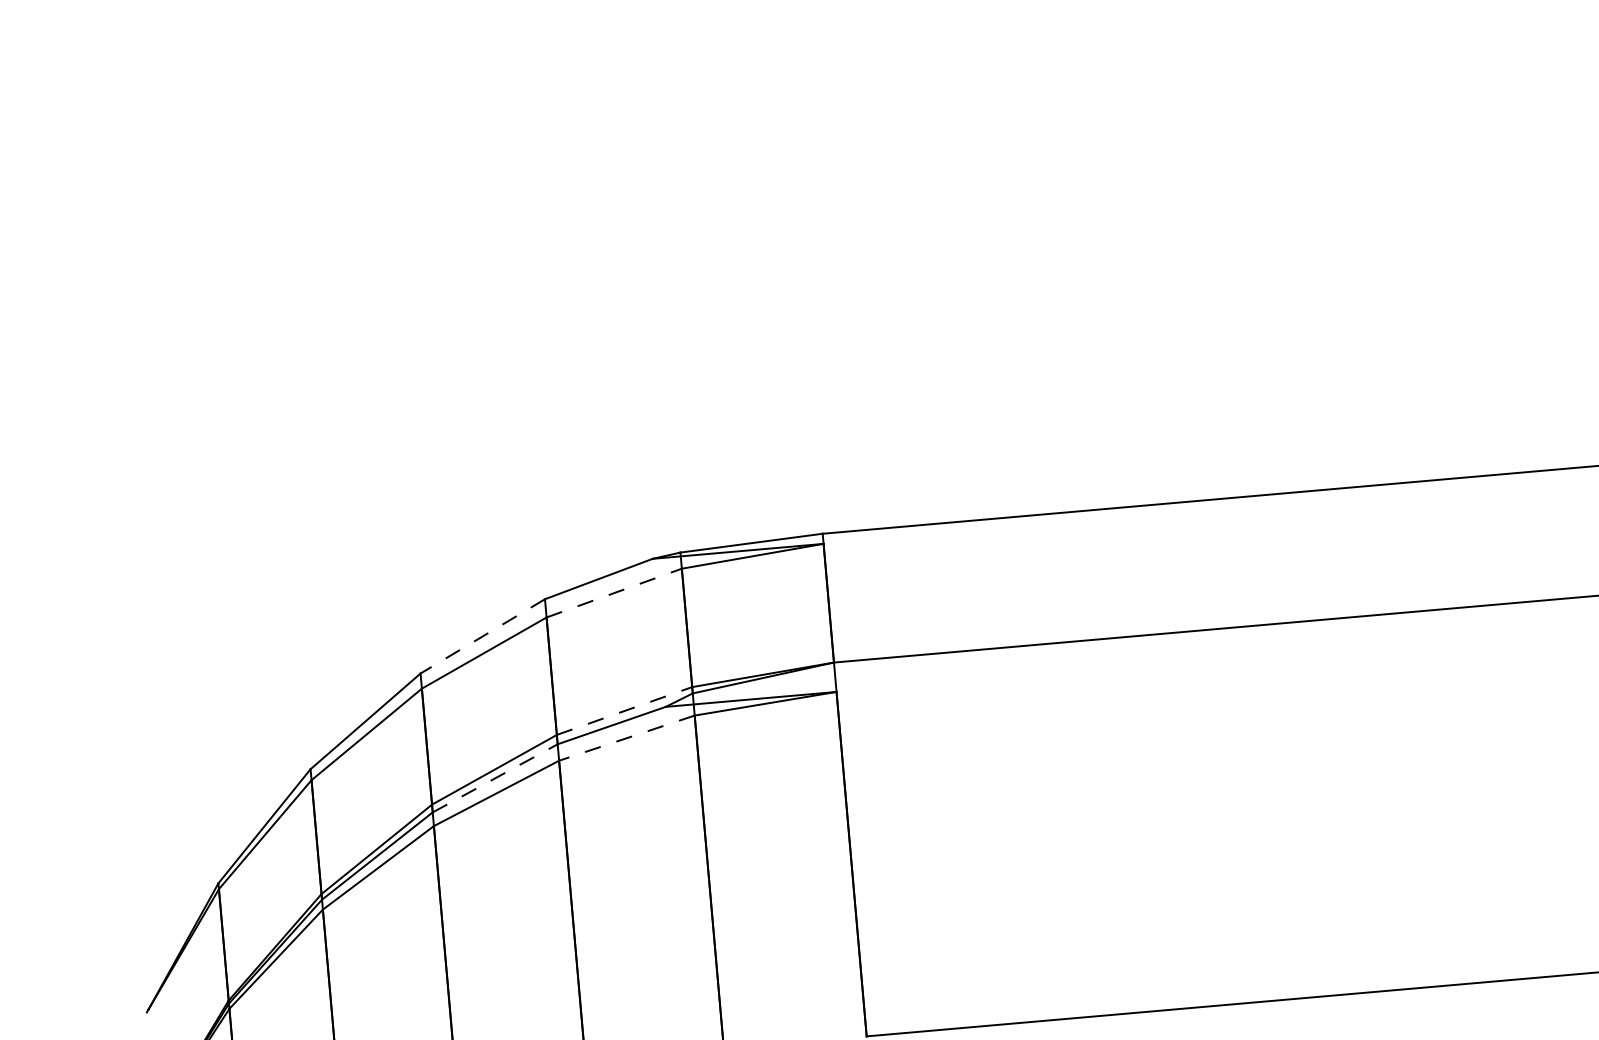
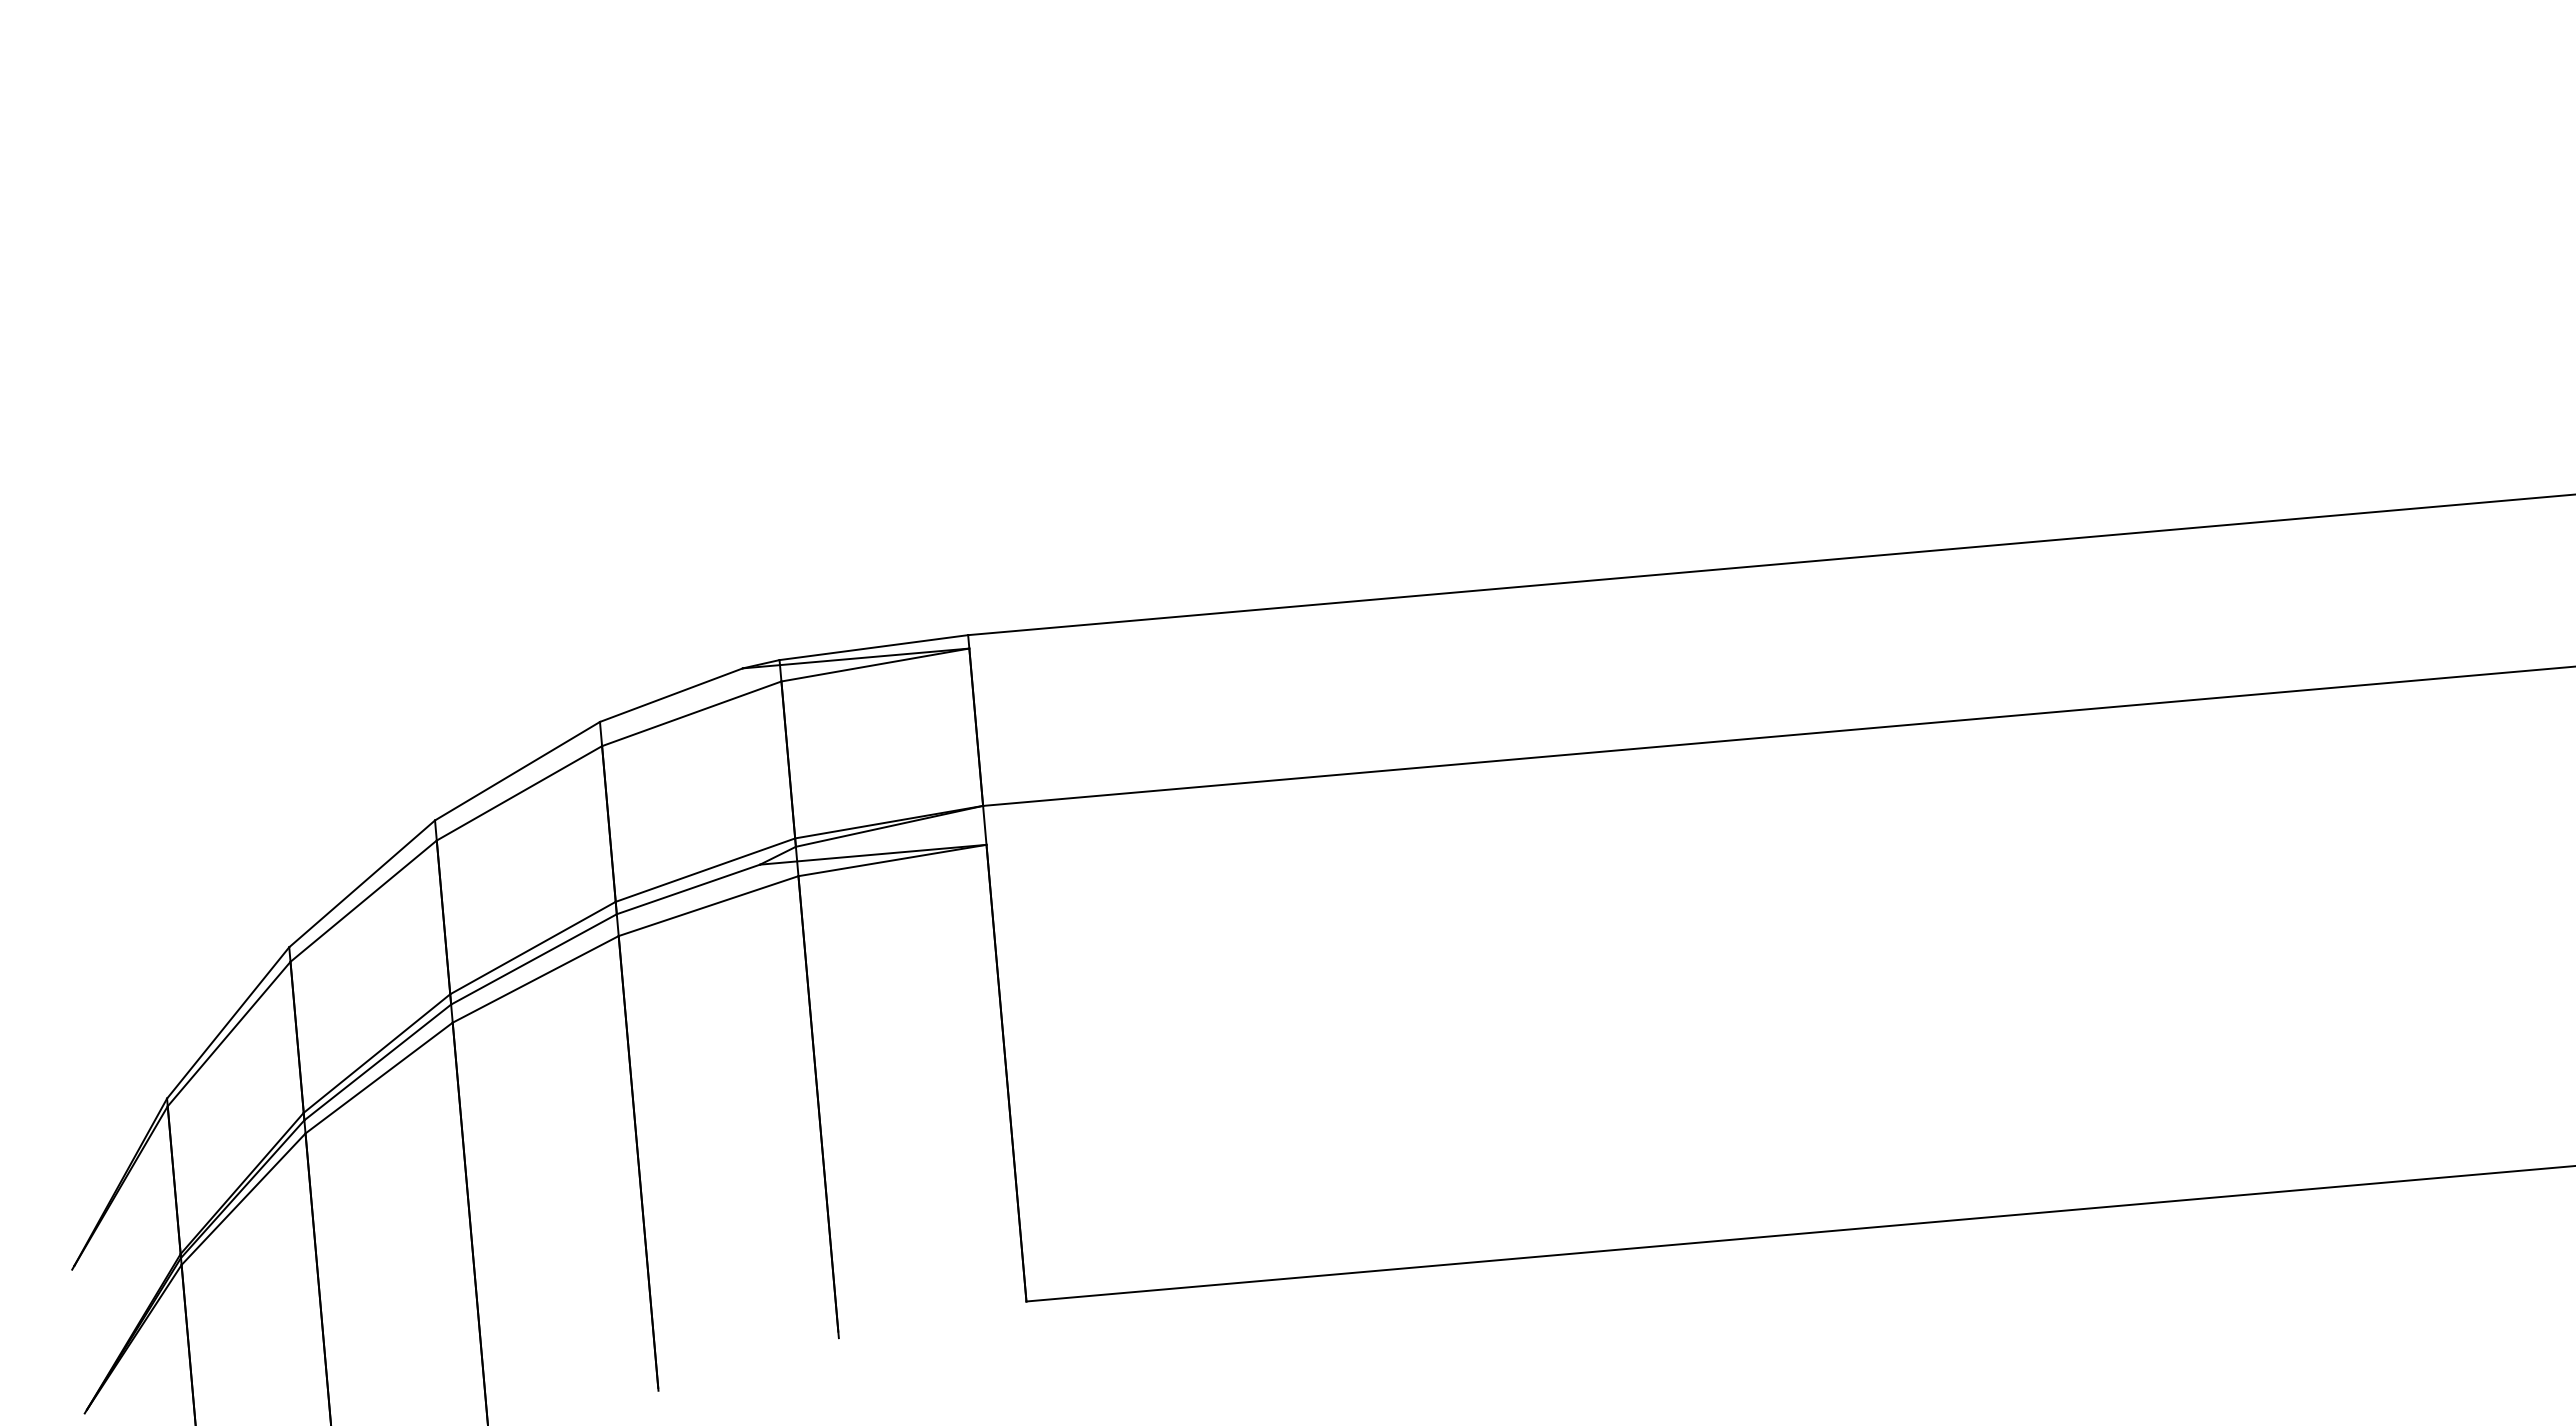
line: (614, 592) -> (692, 713), dashed -> solid
line: (482, 636) -> (517, 771), dashed -> solid
line: (624, 710) -> (705, 869), dashed -> solid
line: (626, 738) -> (708, 906), dashed -> solid
line: (495, 778) -> (534, 959), dashed -> solid

